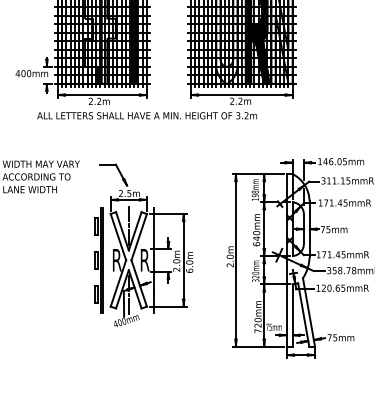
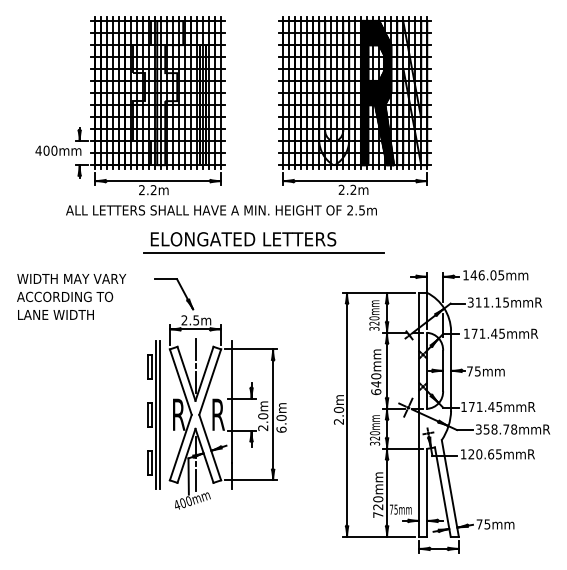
text: (241, 115) -> (355, 210), 3.2m -> 2.5m
part: (176, 138) -> (263, 242), added
text: (255, 195) -> (374, 323), 198mm -> 320mm

